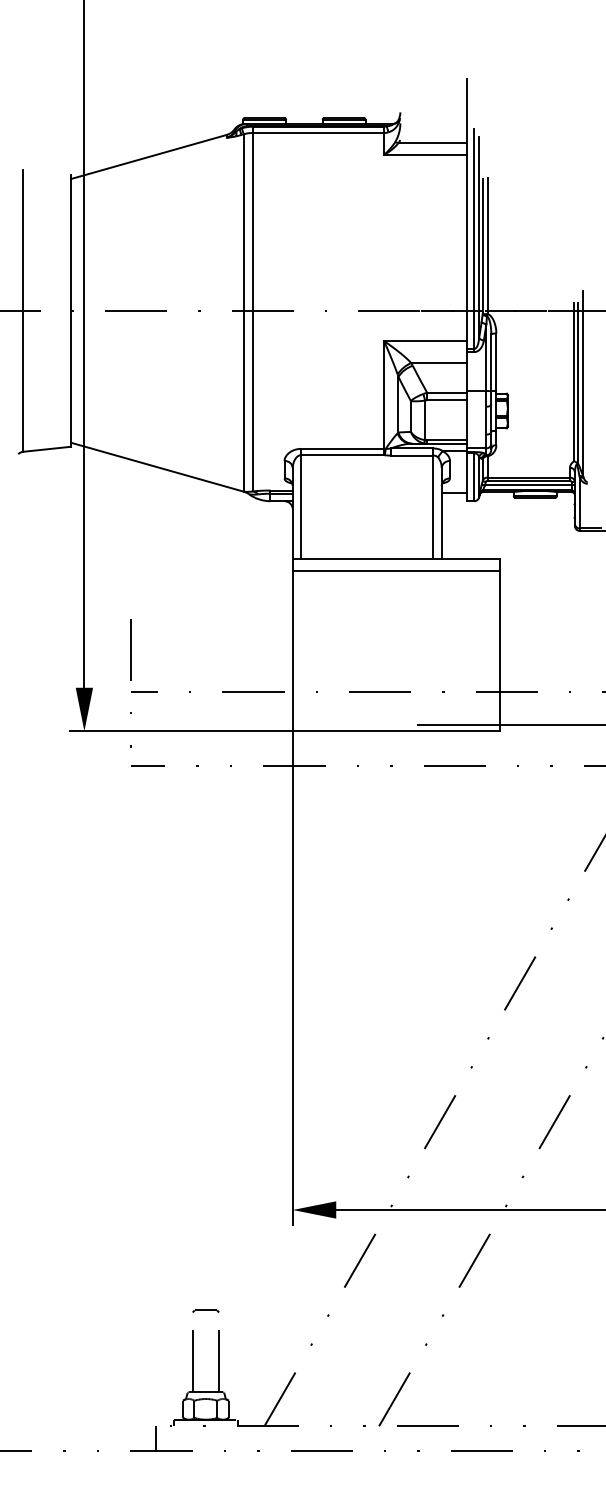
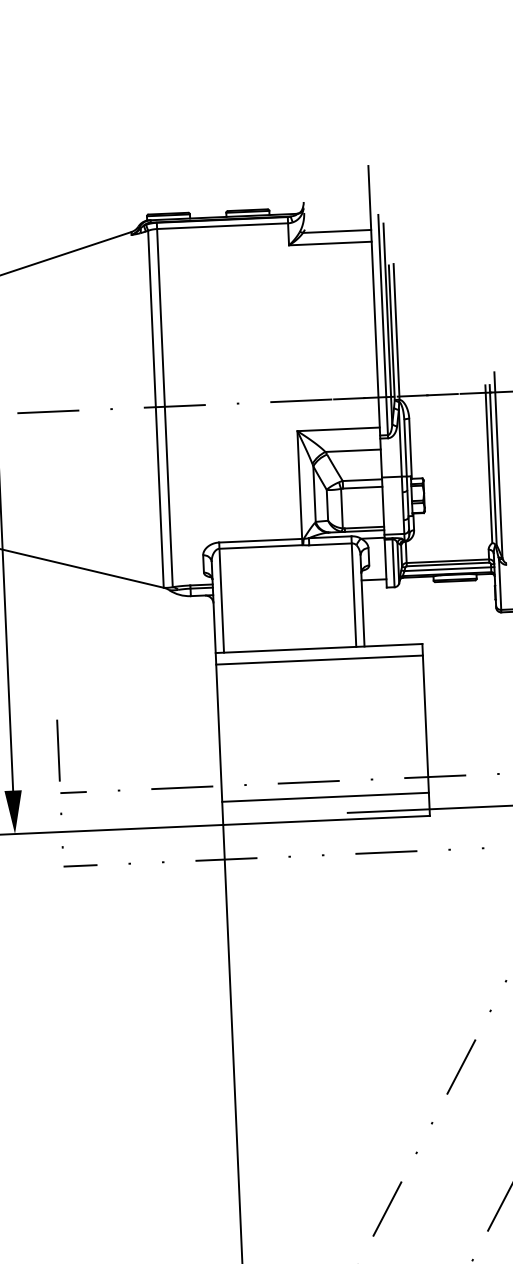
line: (395, 708) -> (324, 797), added

